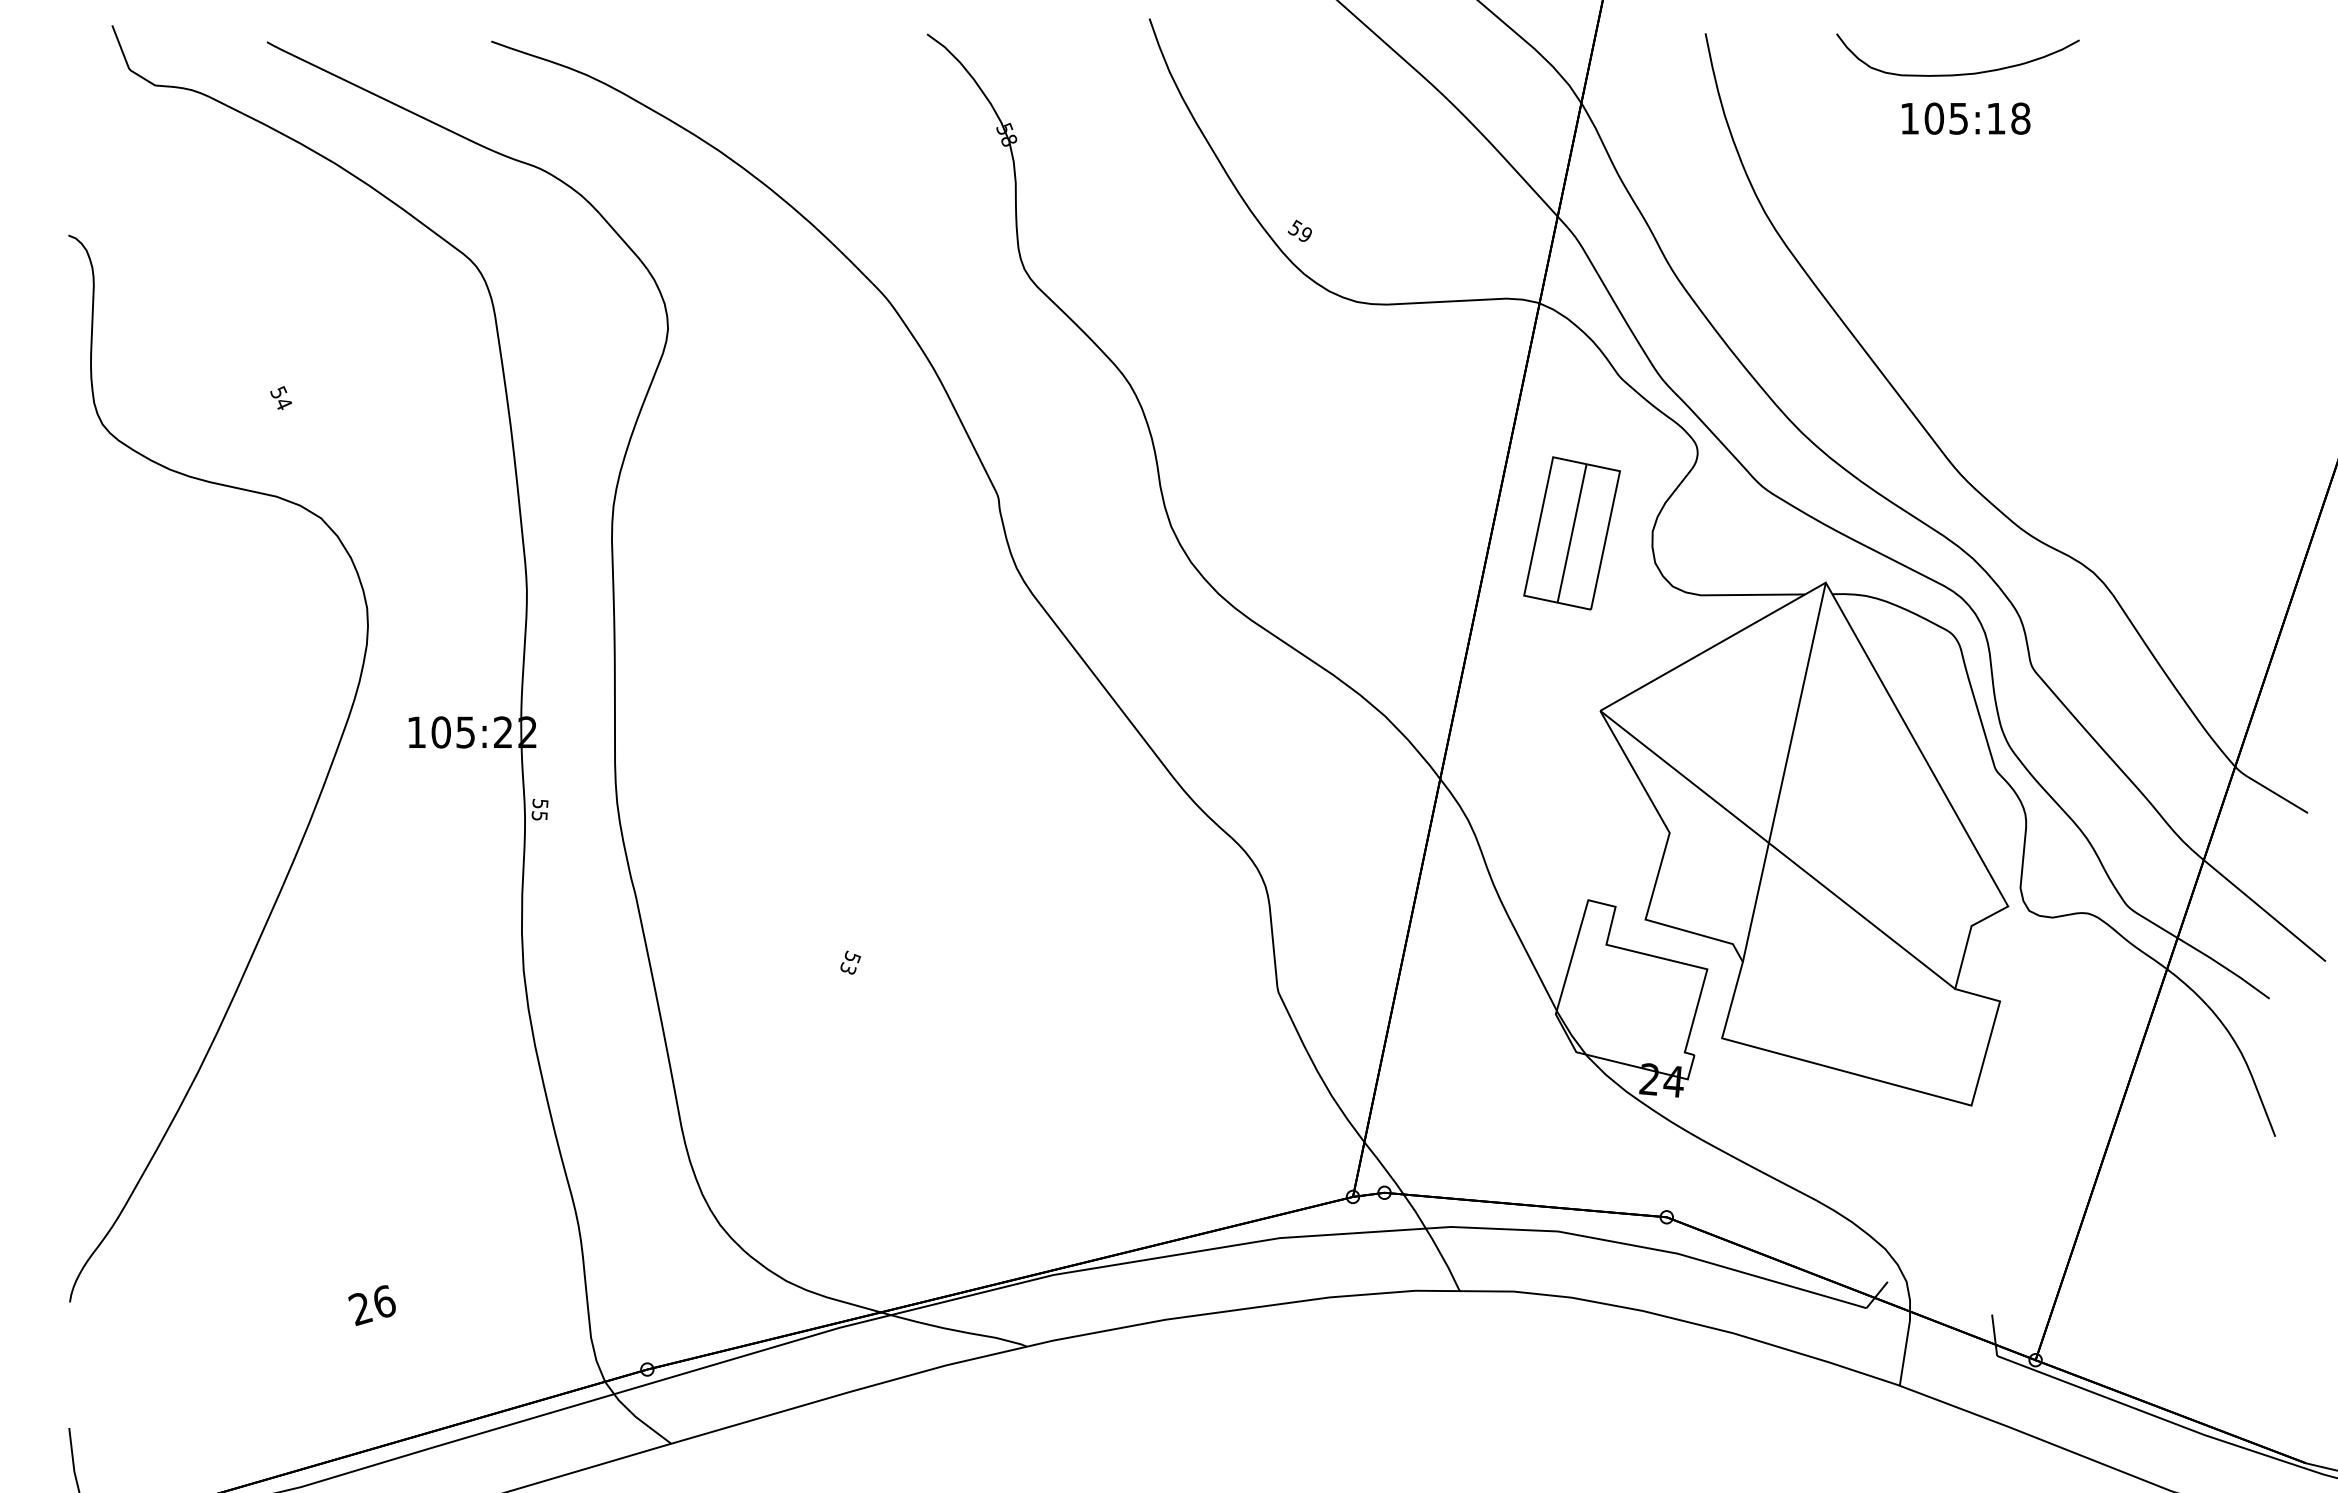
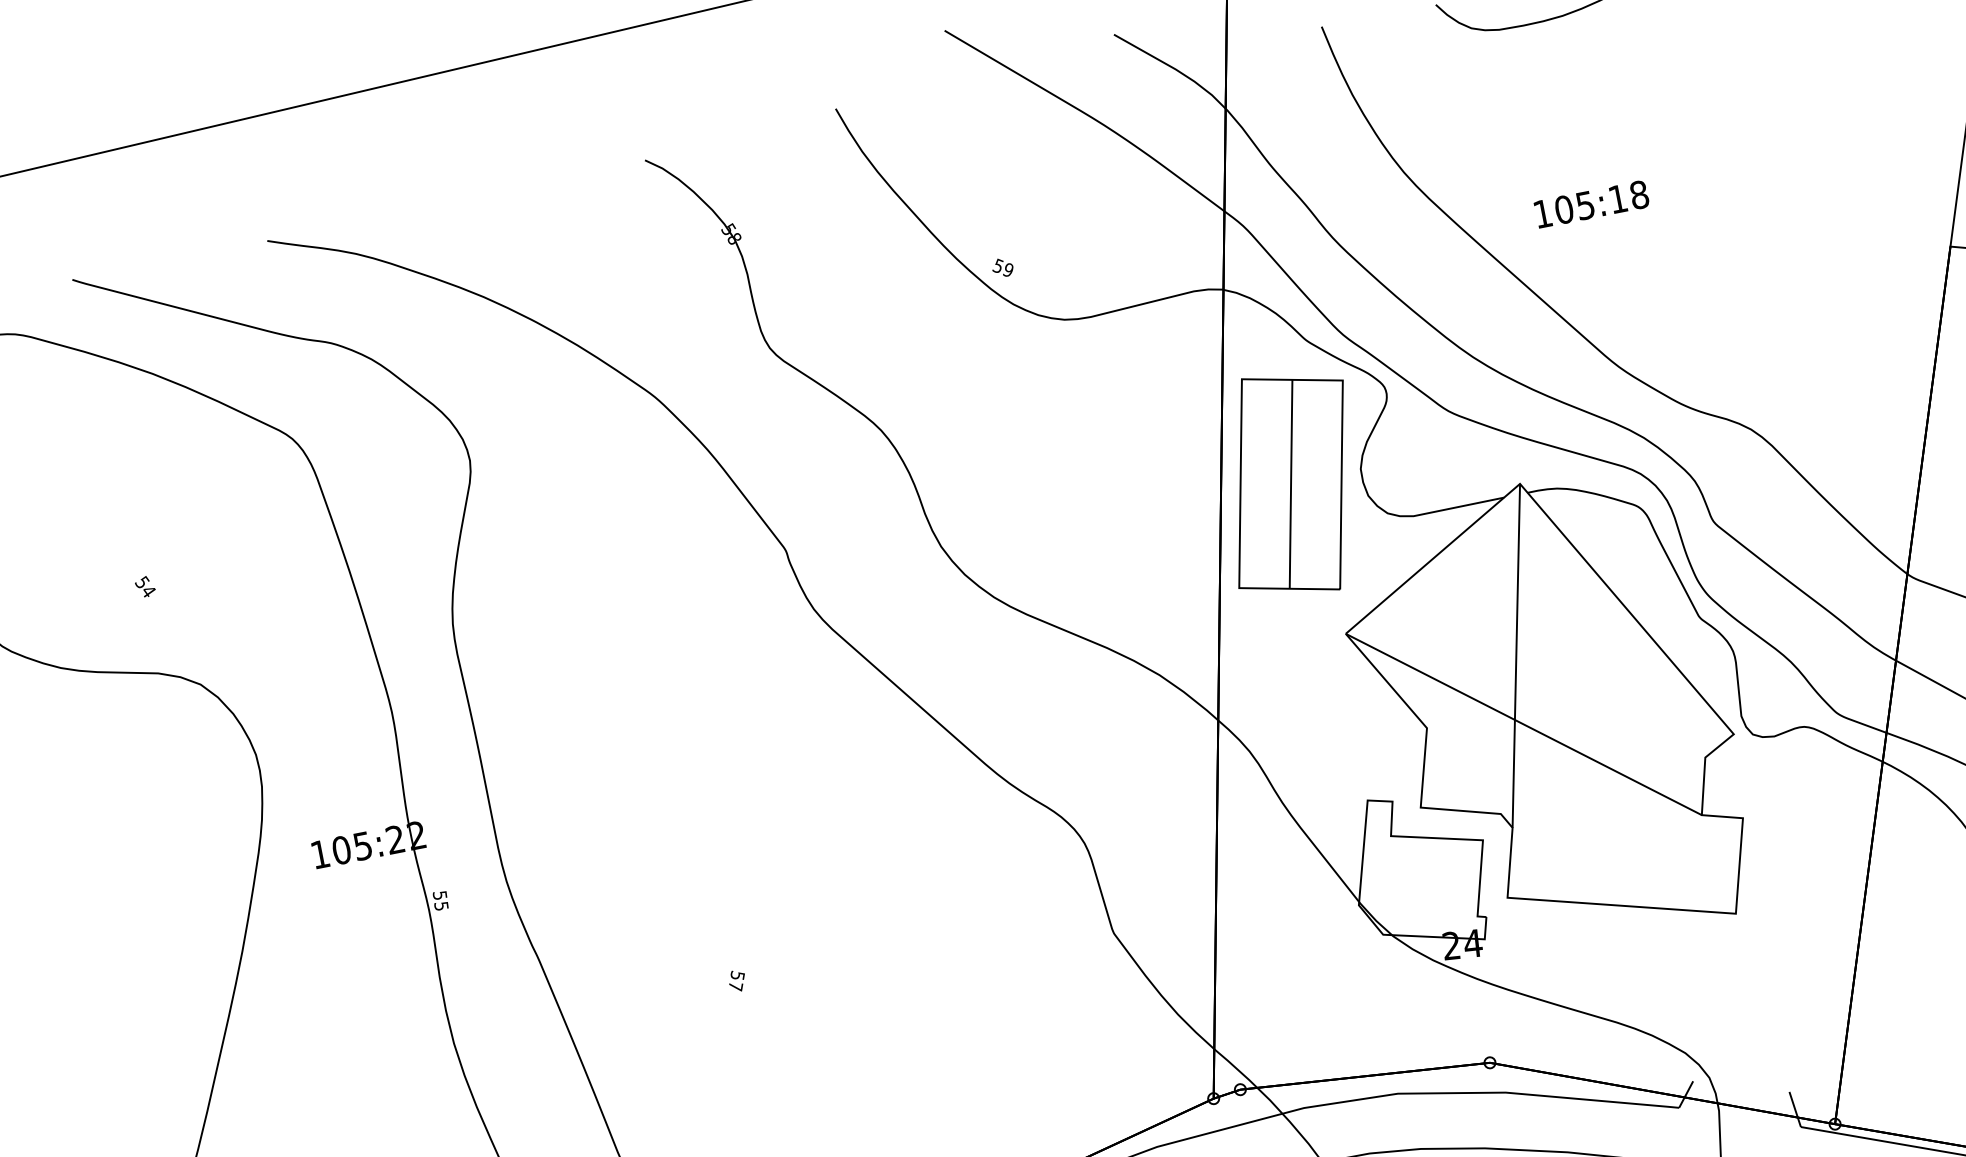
text: (1966, 118) -> (1592, 204), moved
part: (1571, 533) -> (1290, 484), size x1.67
text: (848, 968) -> (736, 986), 53 -> 57

